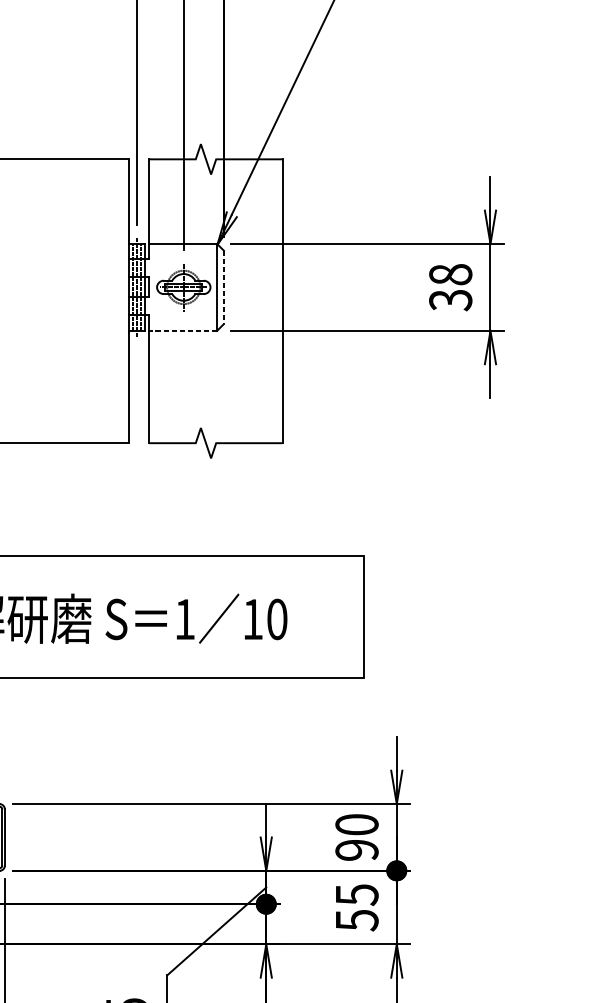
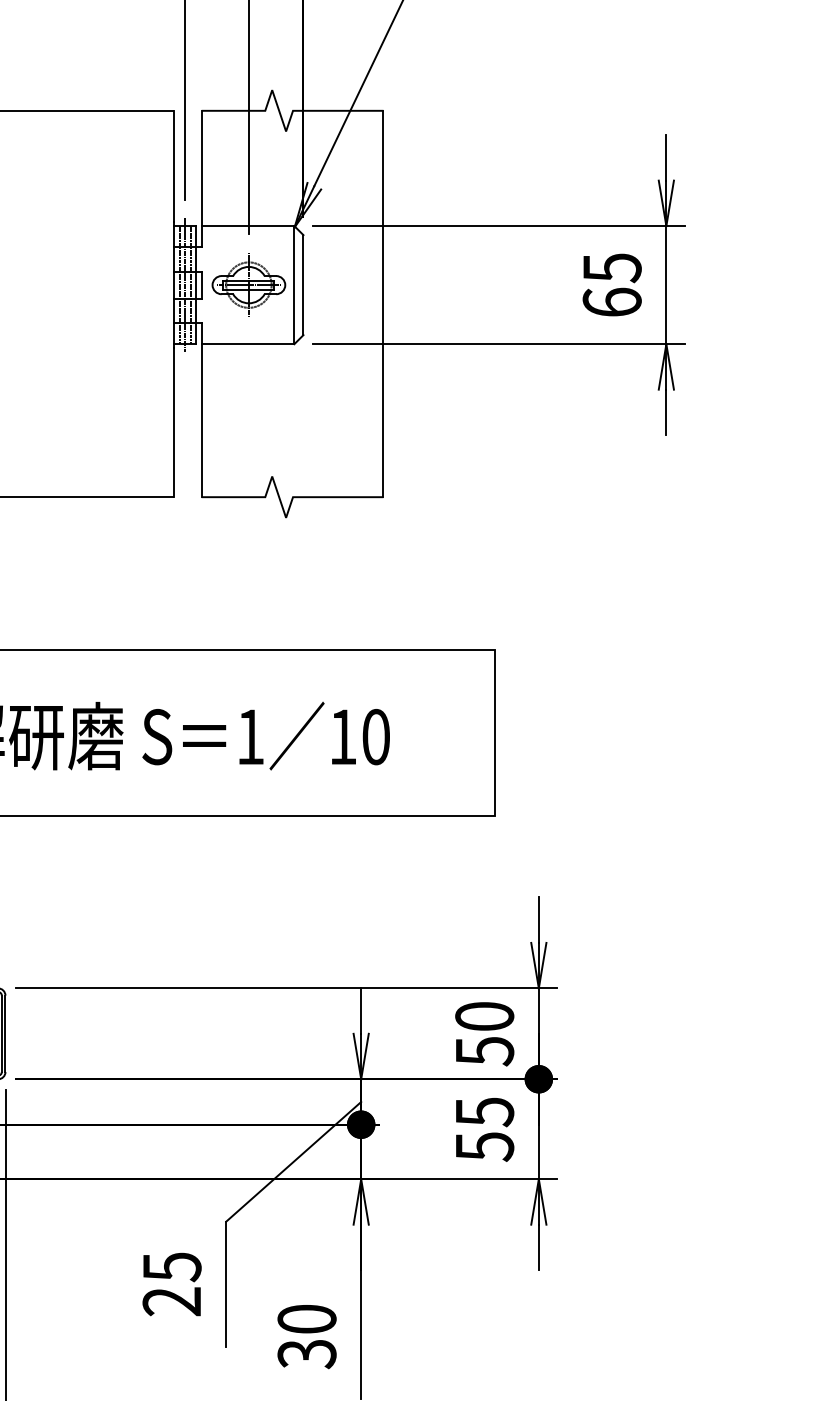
line: (223, 287) -> (303, 285), dashed -> solid
text: (450, 287) -> (611, 285), 38 -> 65
line: (182, 331) -> (247, 344), dashed -> solid
text: (356, 850) -> (484, 1051), 90 -> 50

